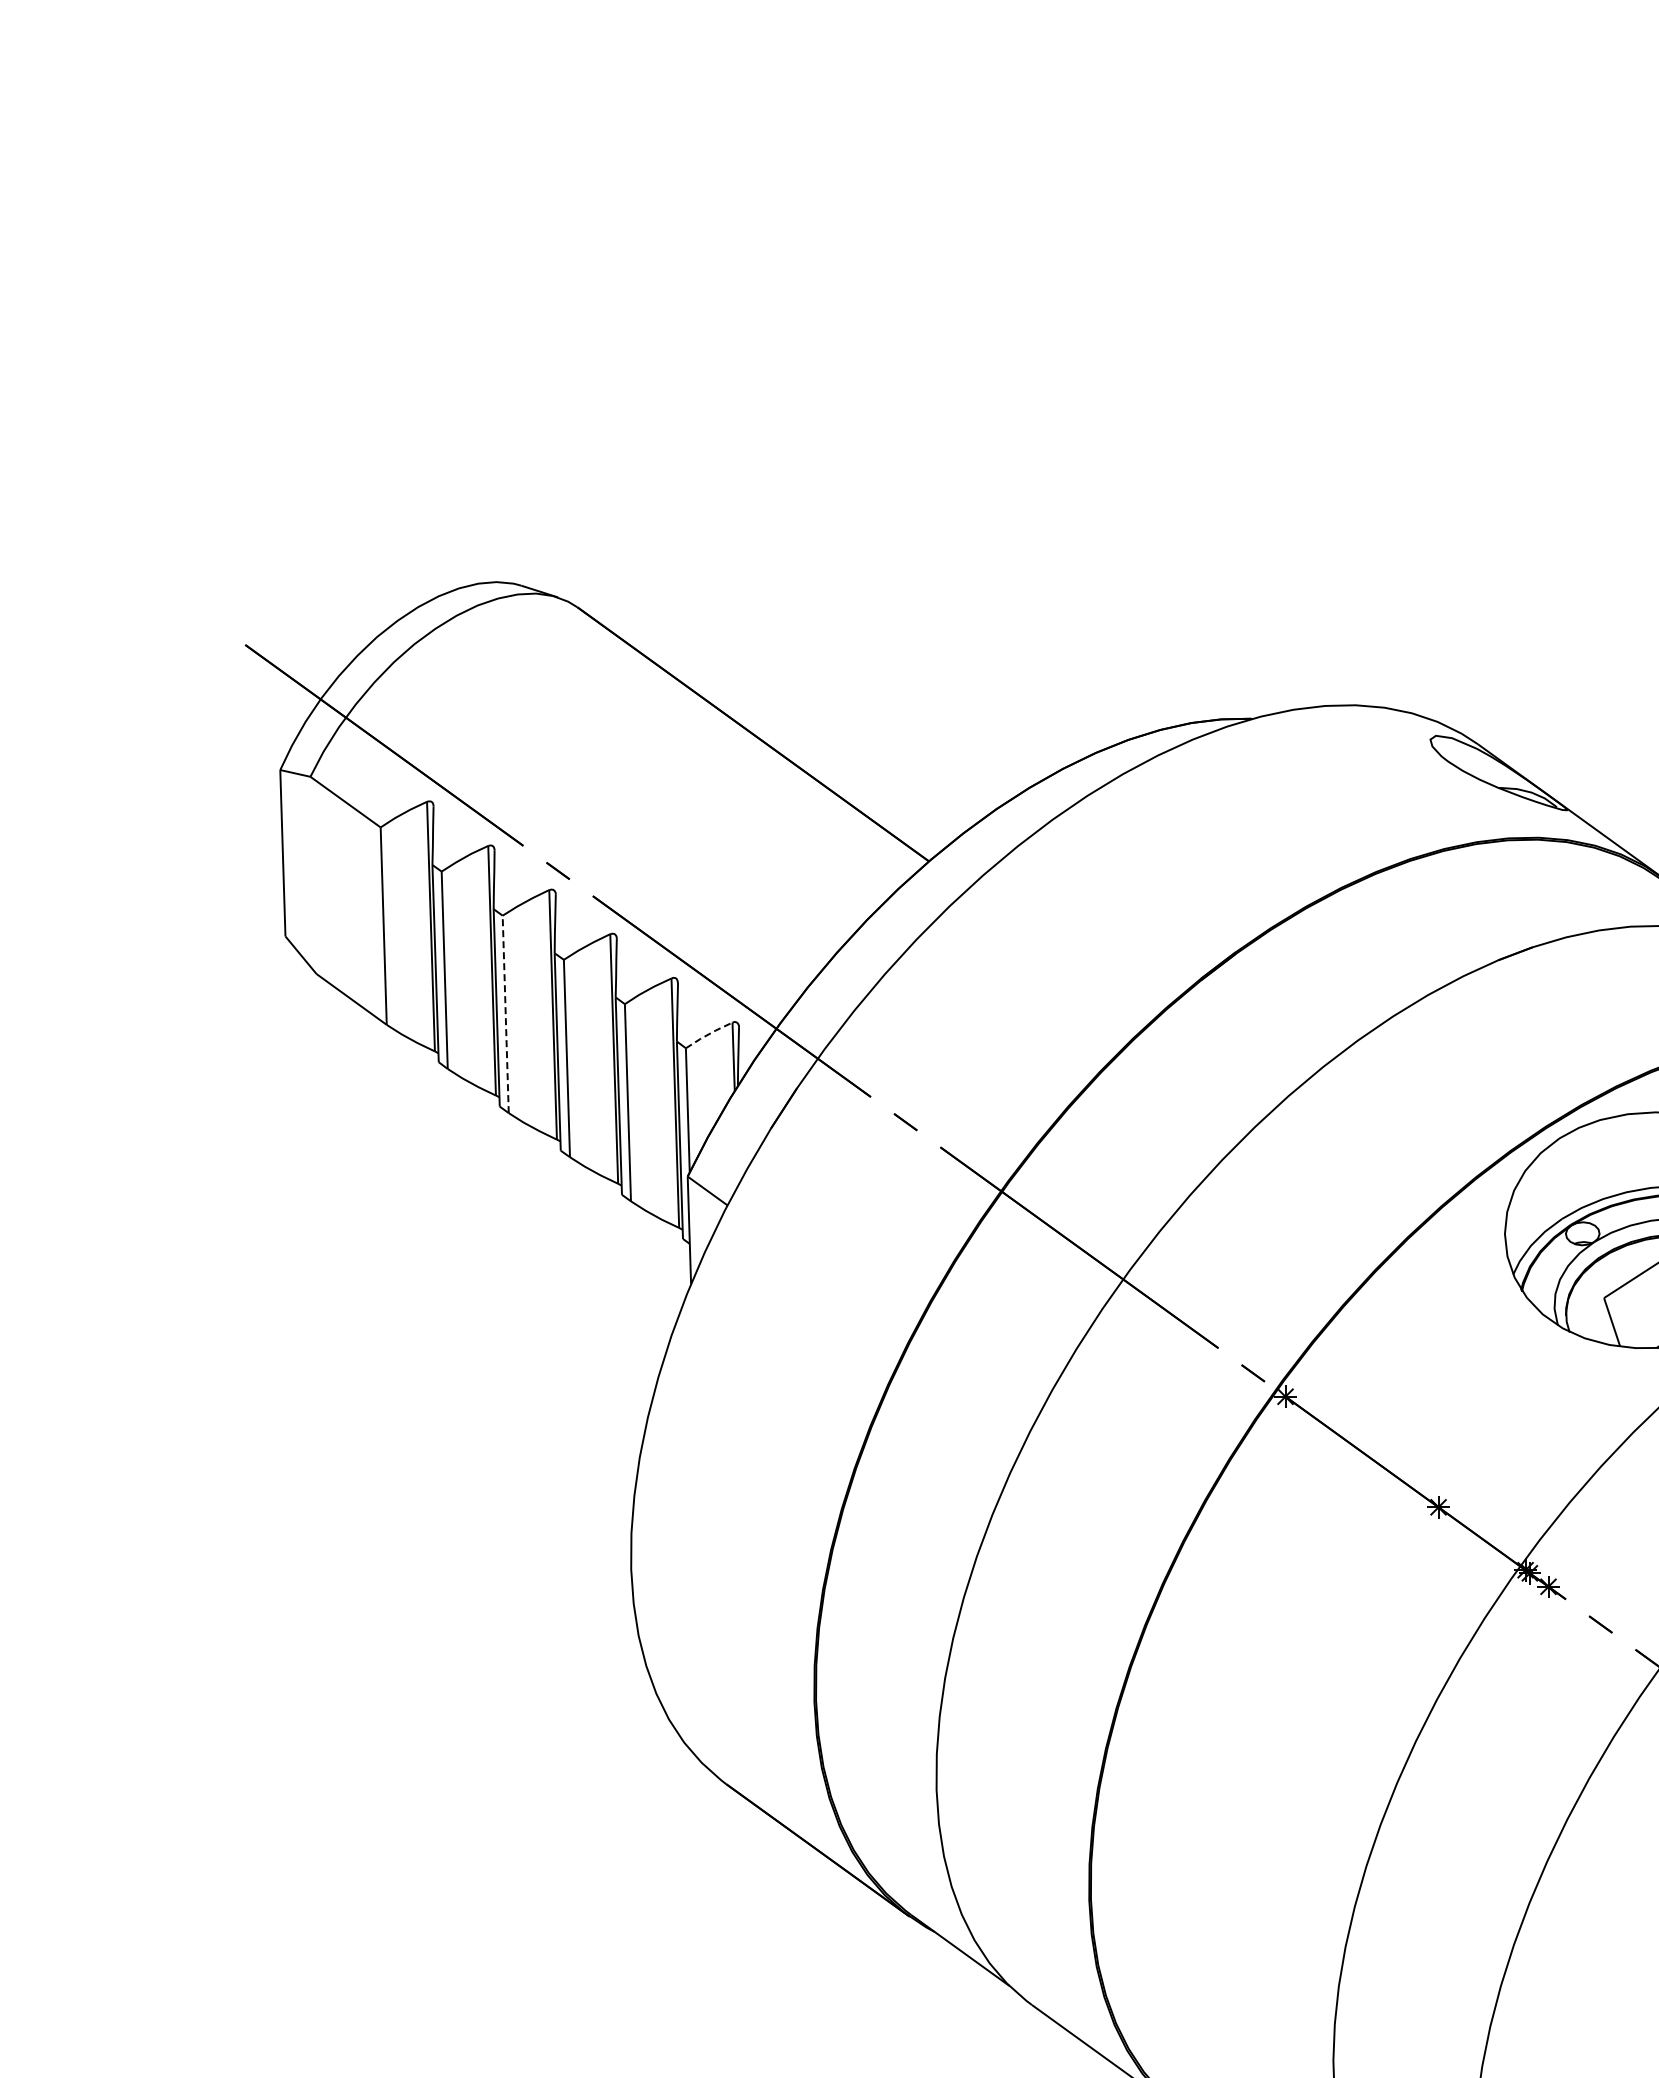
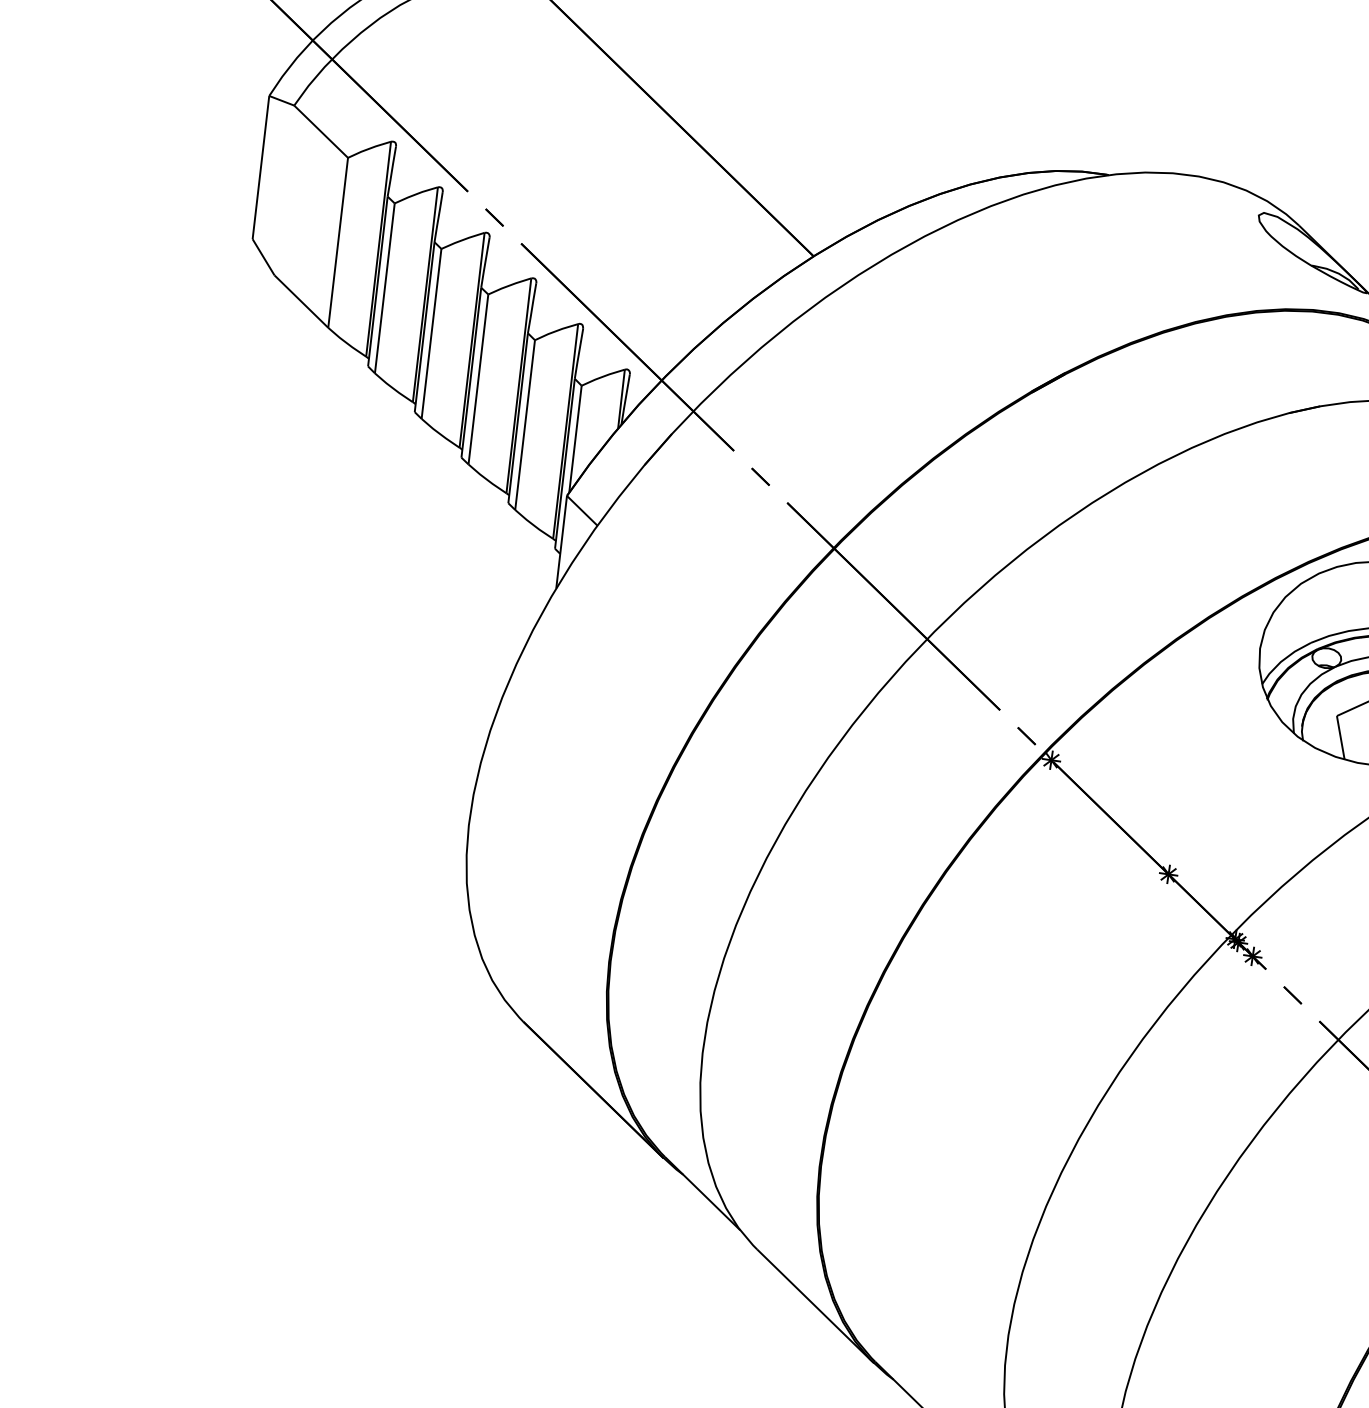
line: (505, 1014) -> (431, 333), dashed -> solid
line: (708, 1034) -> (602, 376), dashed -> solid

